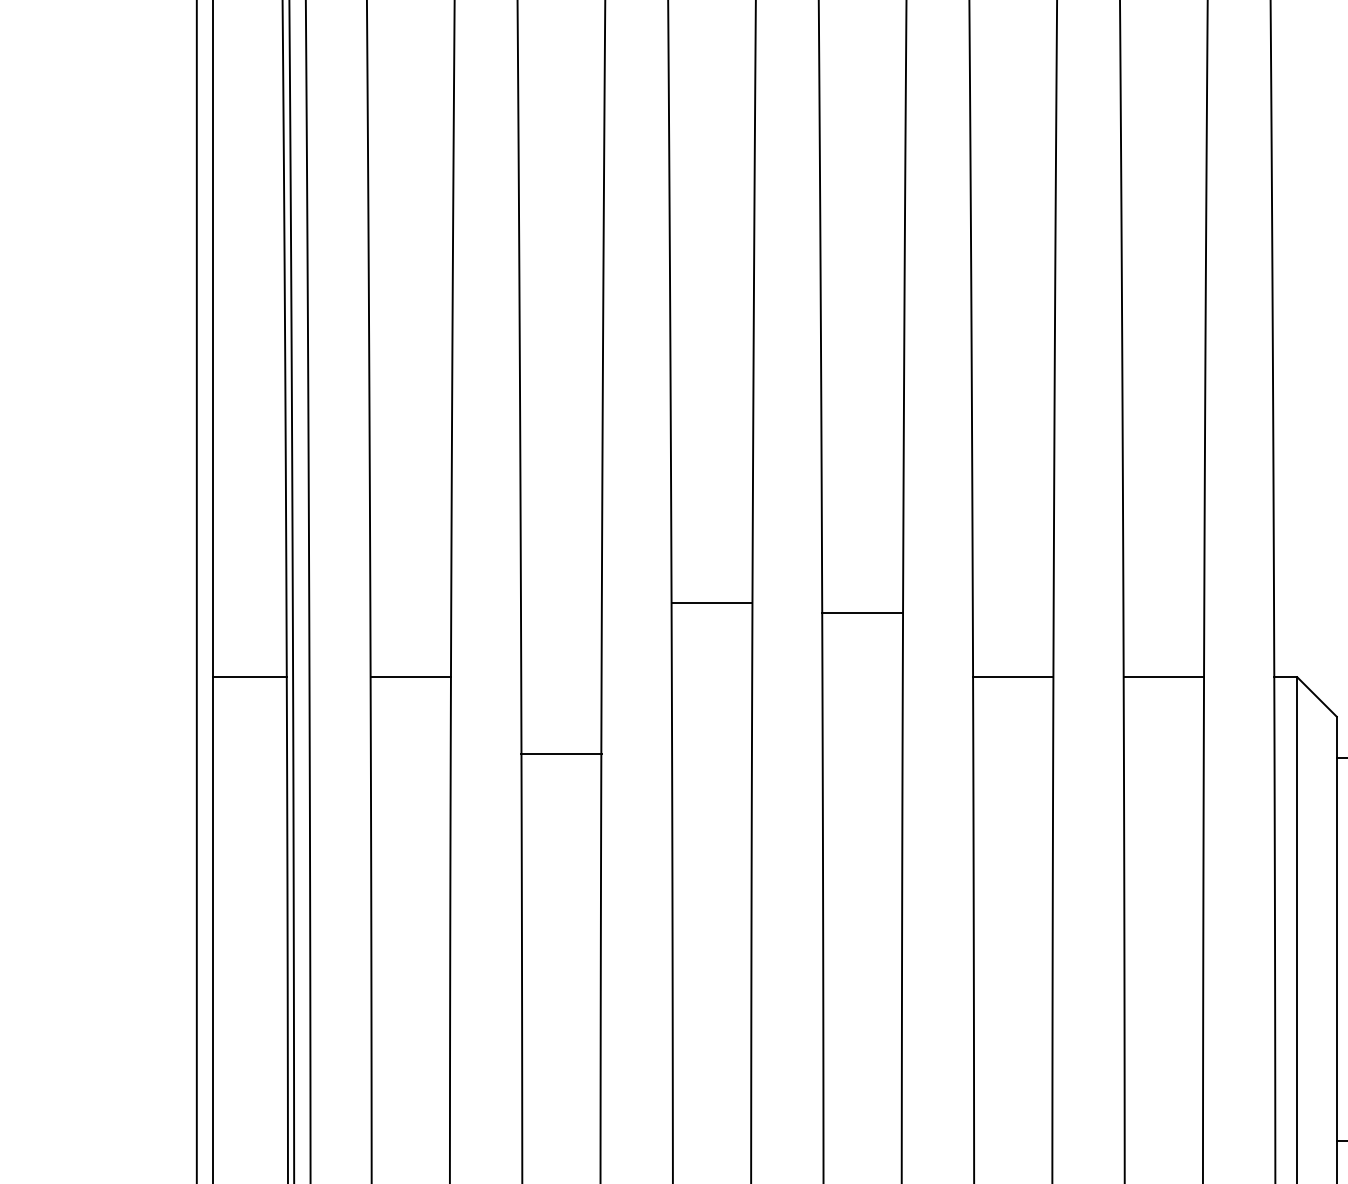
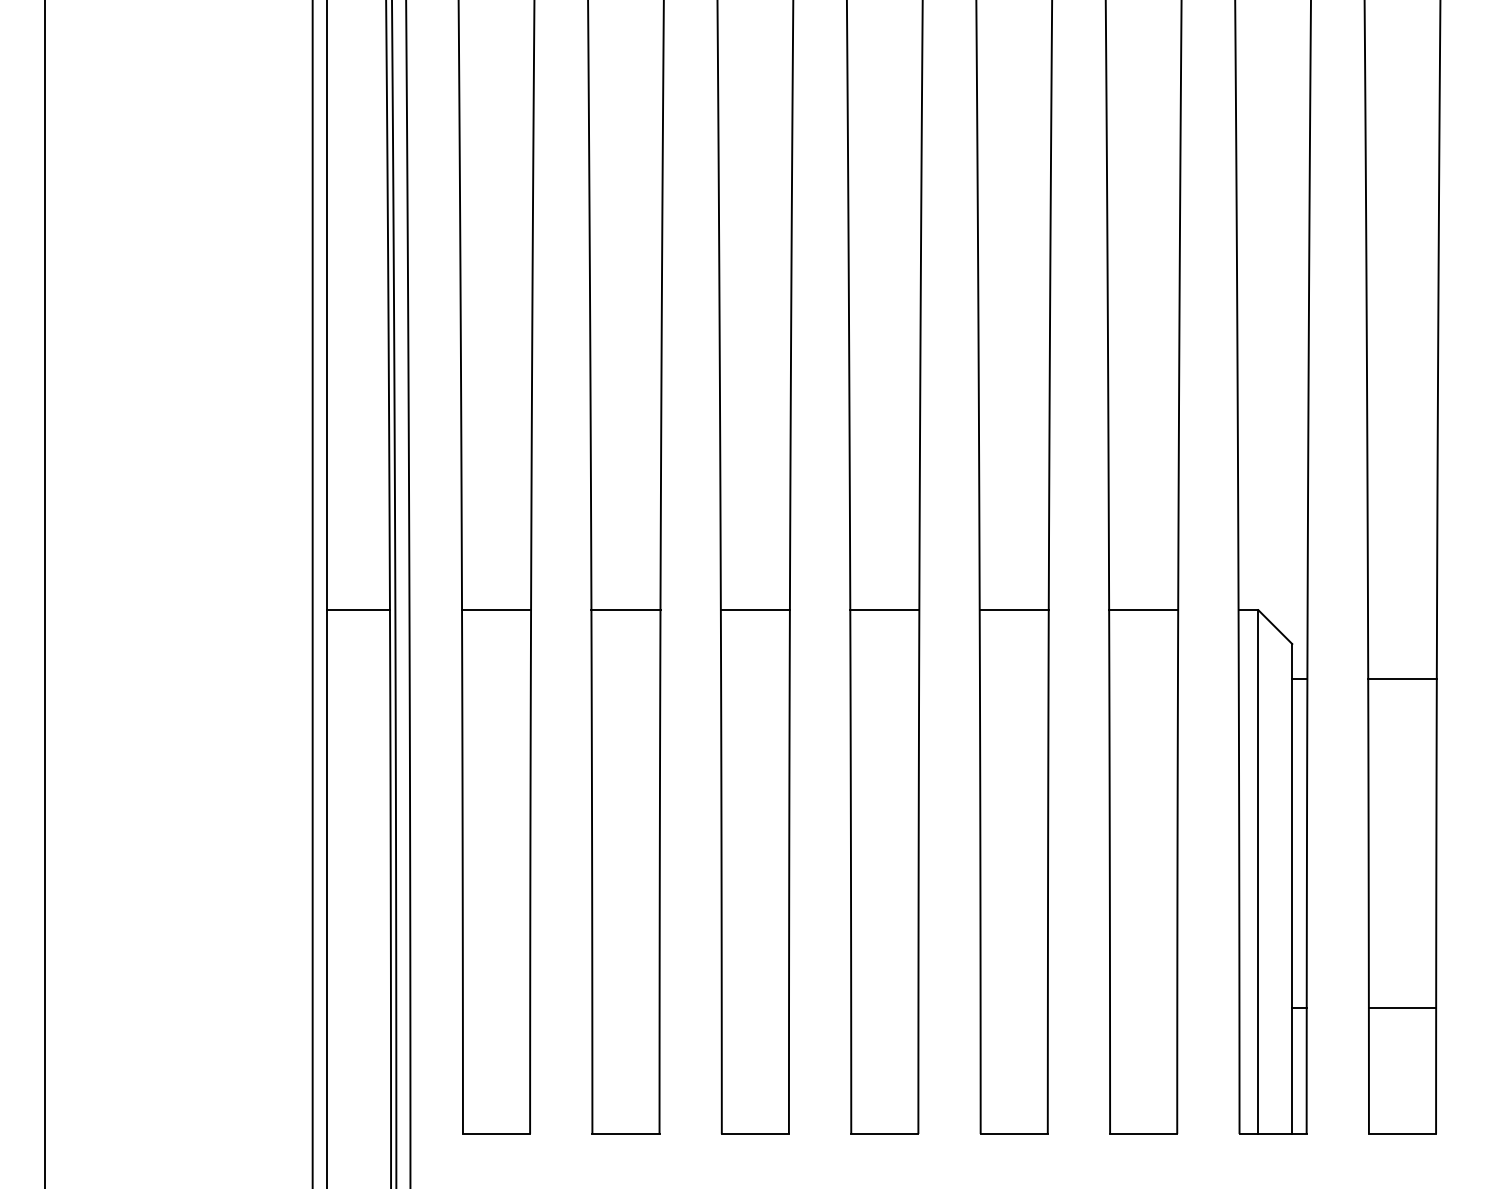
line: (710, 603) -> (754, 610), moved
line: (862, 613) -> (884, 610), moved
line: (560, 754) -> (625, 610), moved

